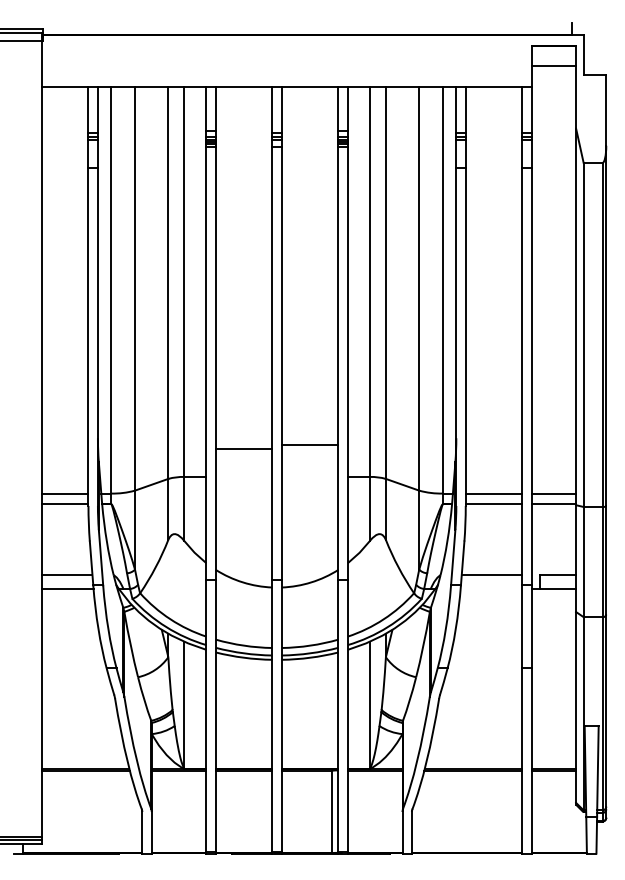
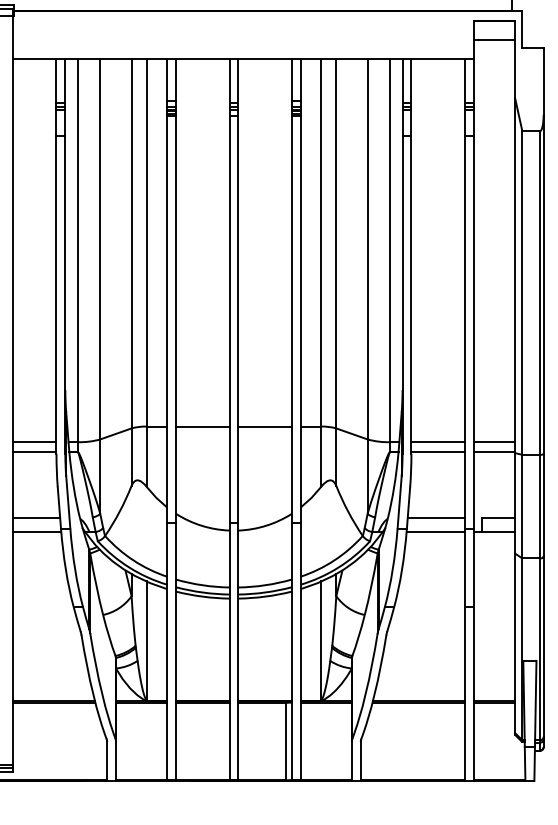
line: (309, 444) -> (264, 426), moved
line: (243, 448) -> (202, 426), moved
line: (491, 588) -> (435, 531), added

